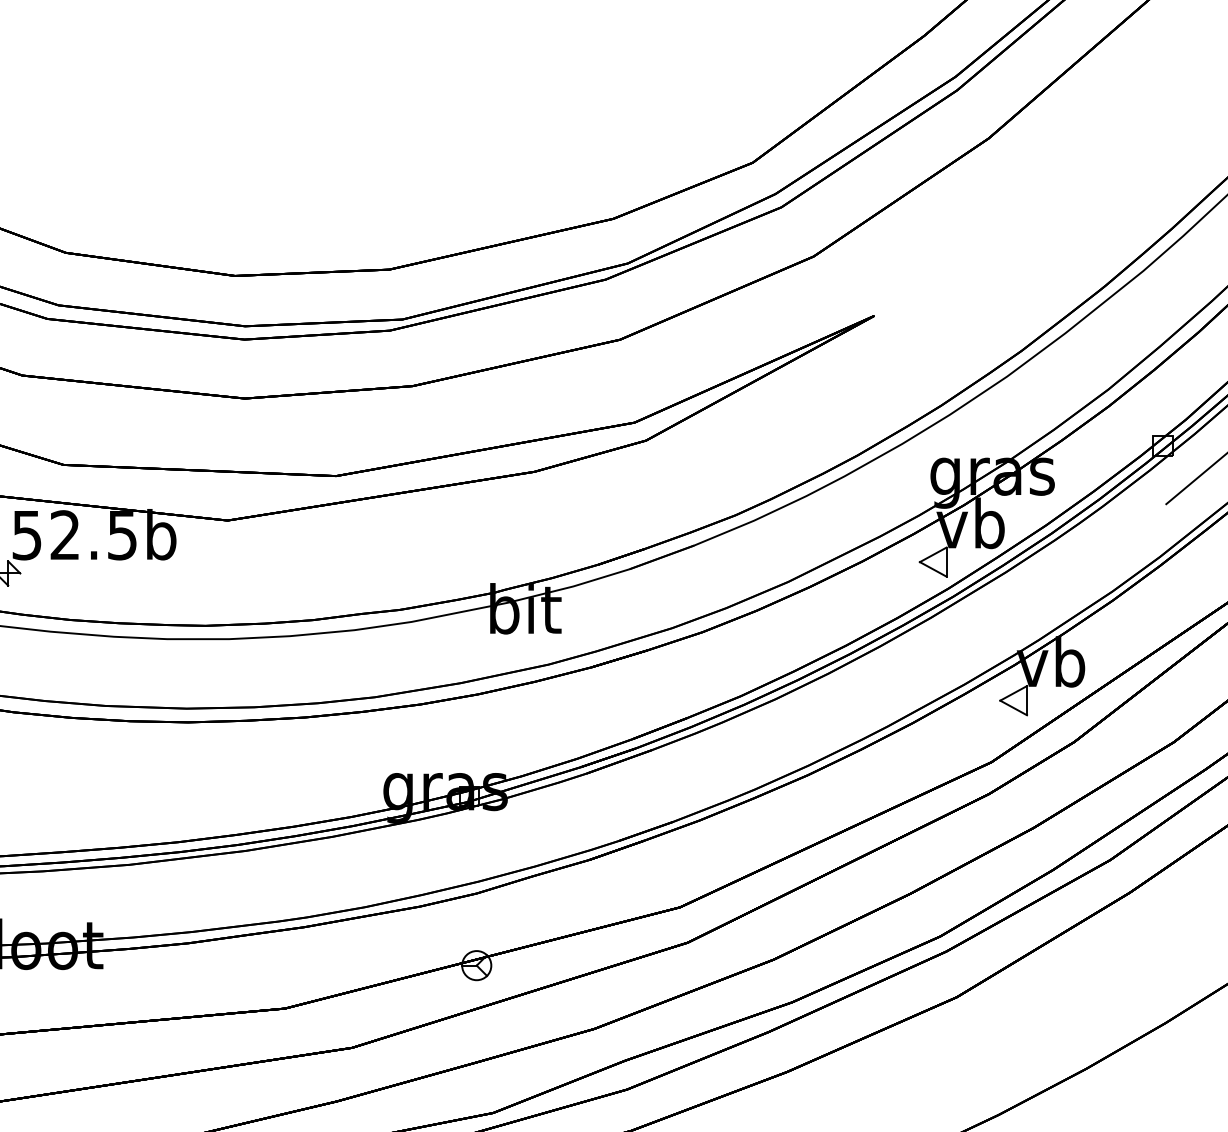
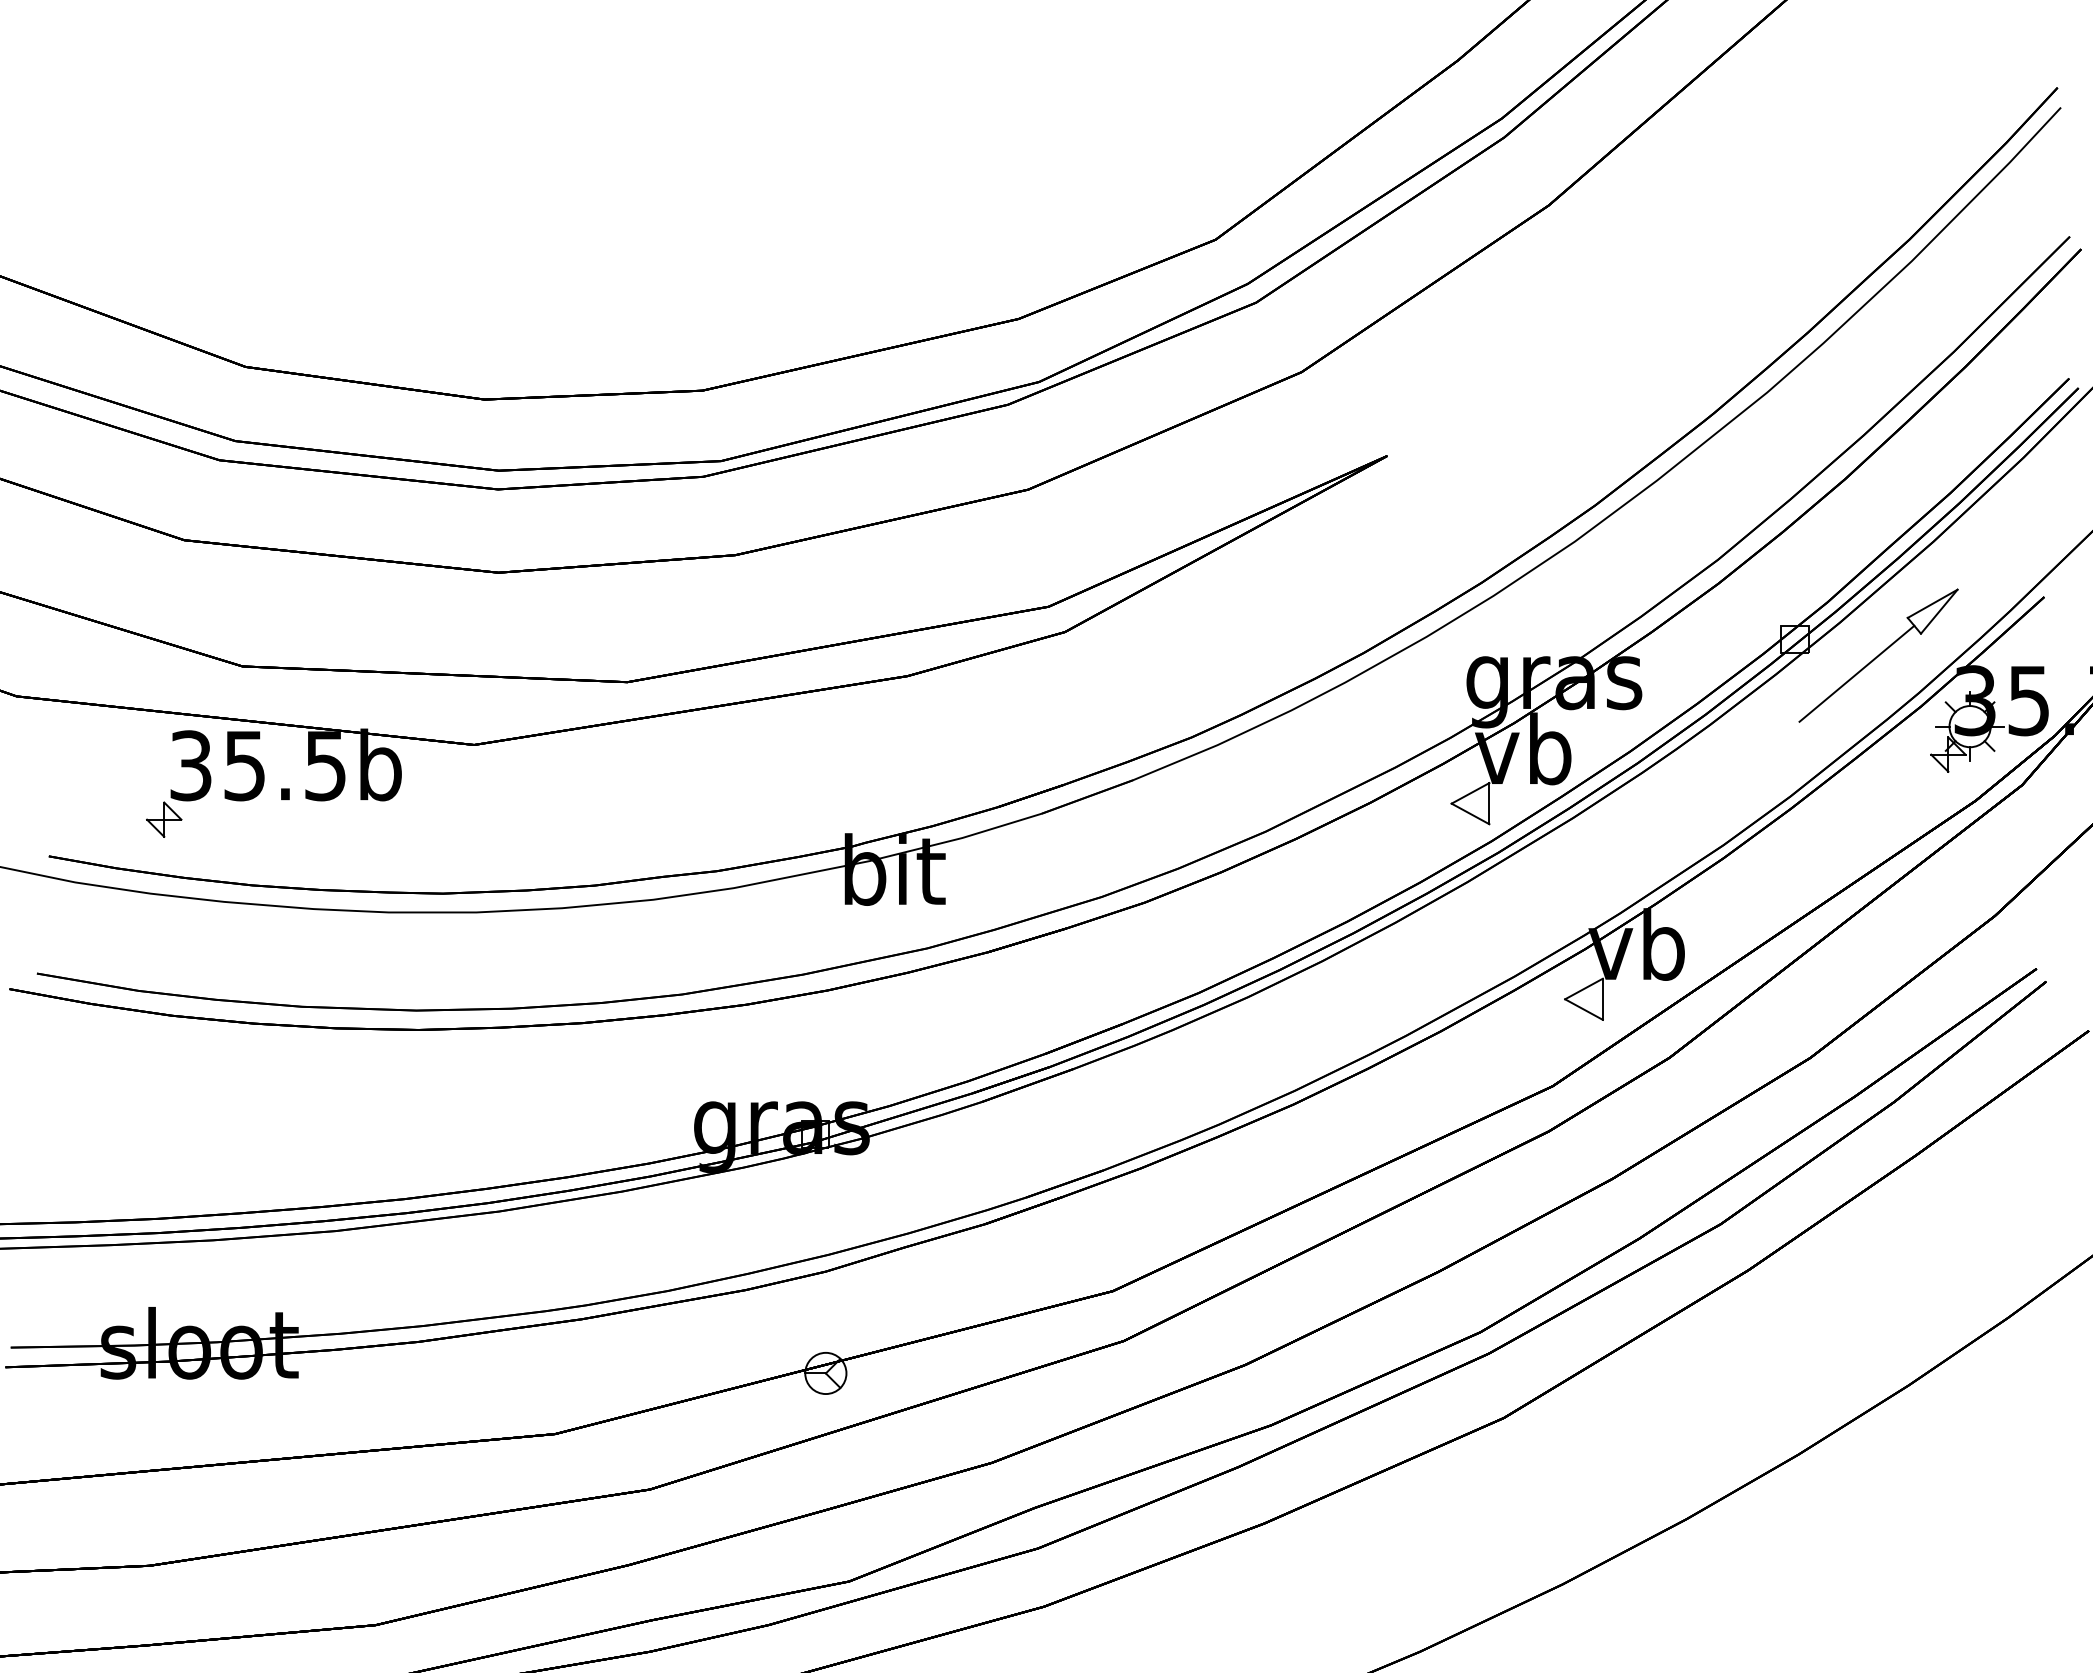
text: (45, 535) -> (217, 765), 52.5b -> 35.5b

